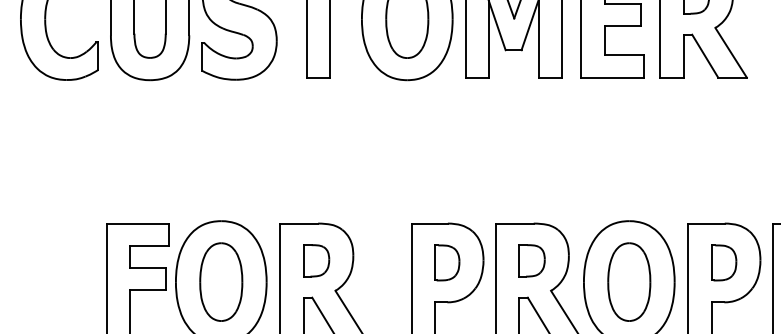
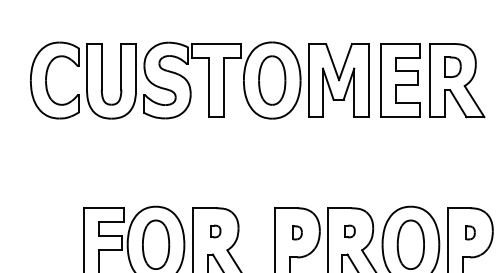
part: (316, 260) -> (215, 231), size x0.6
part: (530, 260) -> (349, 231), size x0.6
part: (447, 262) -> (297, 232), size x0.6
part: (724, 262) -> (470, 232), size x0.6

